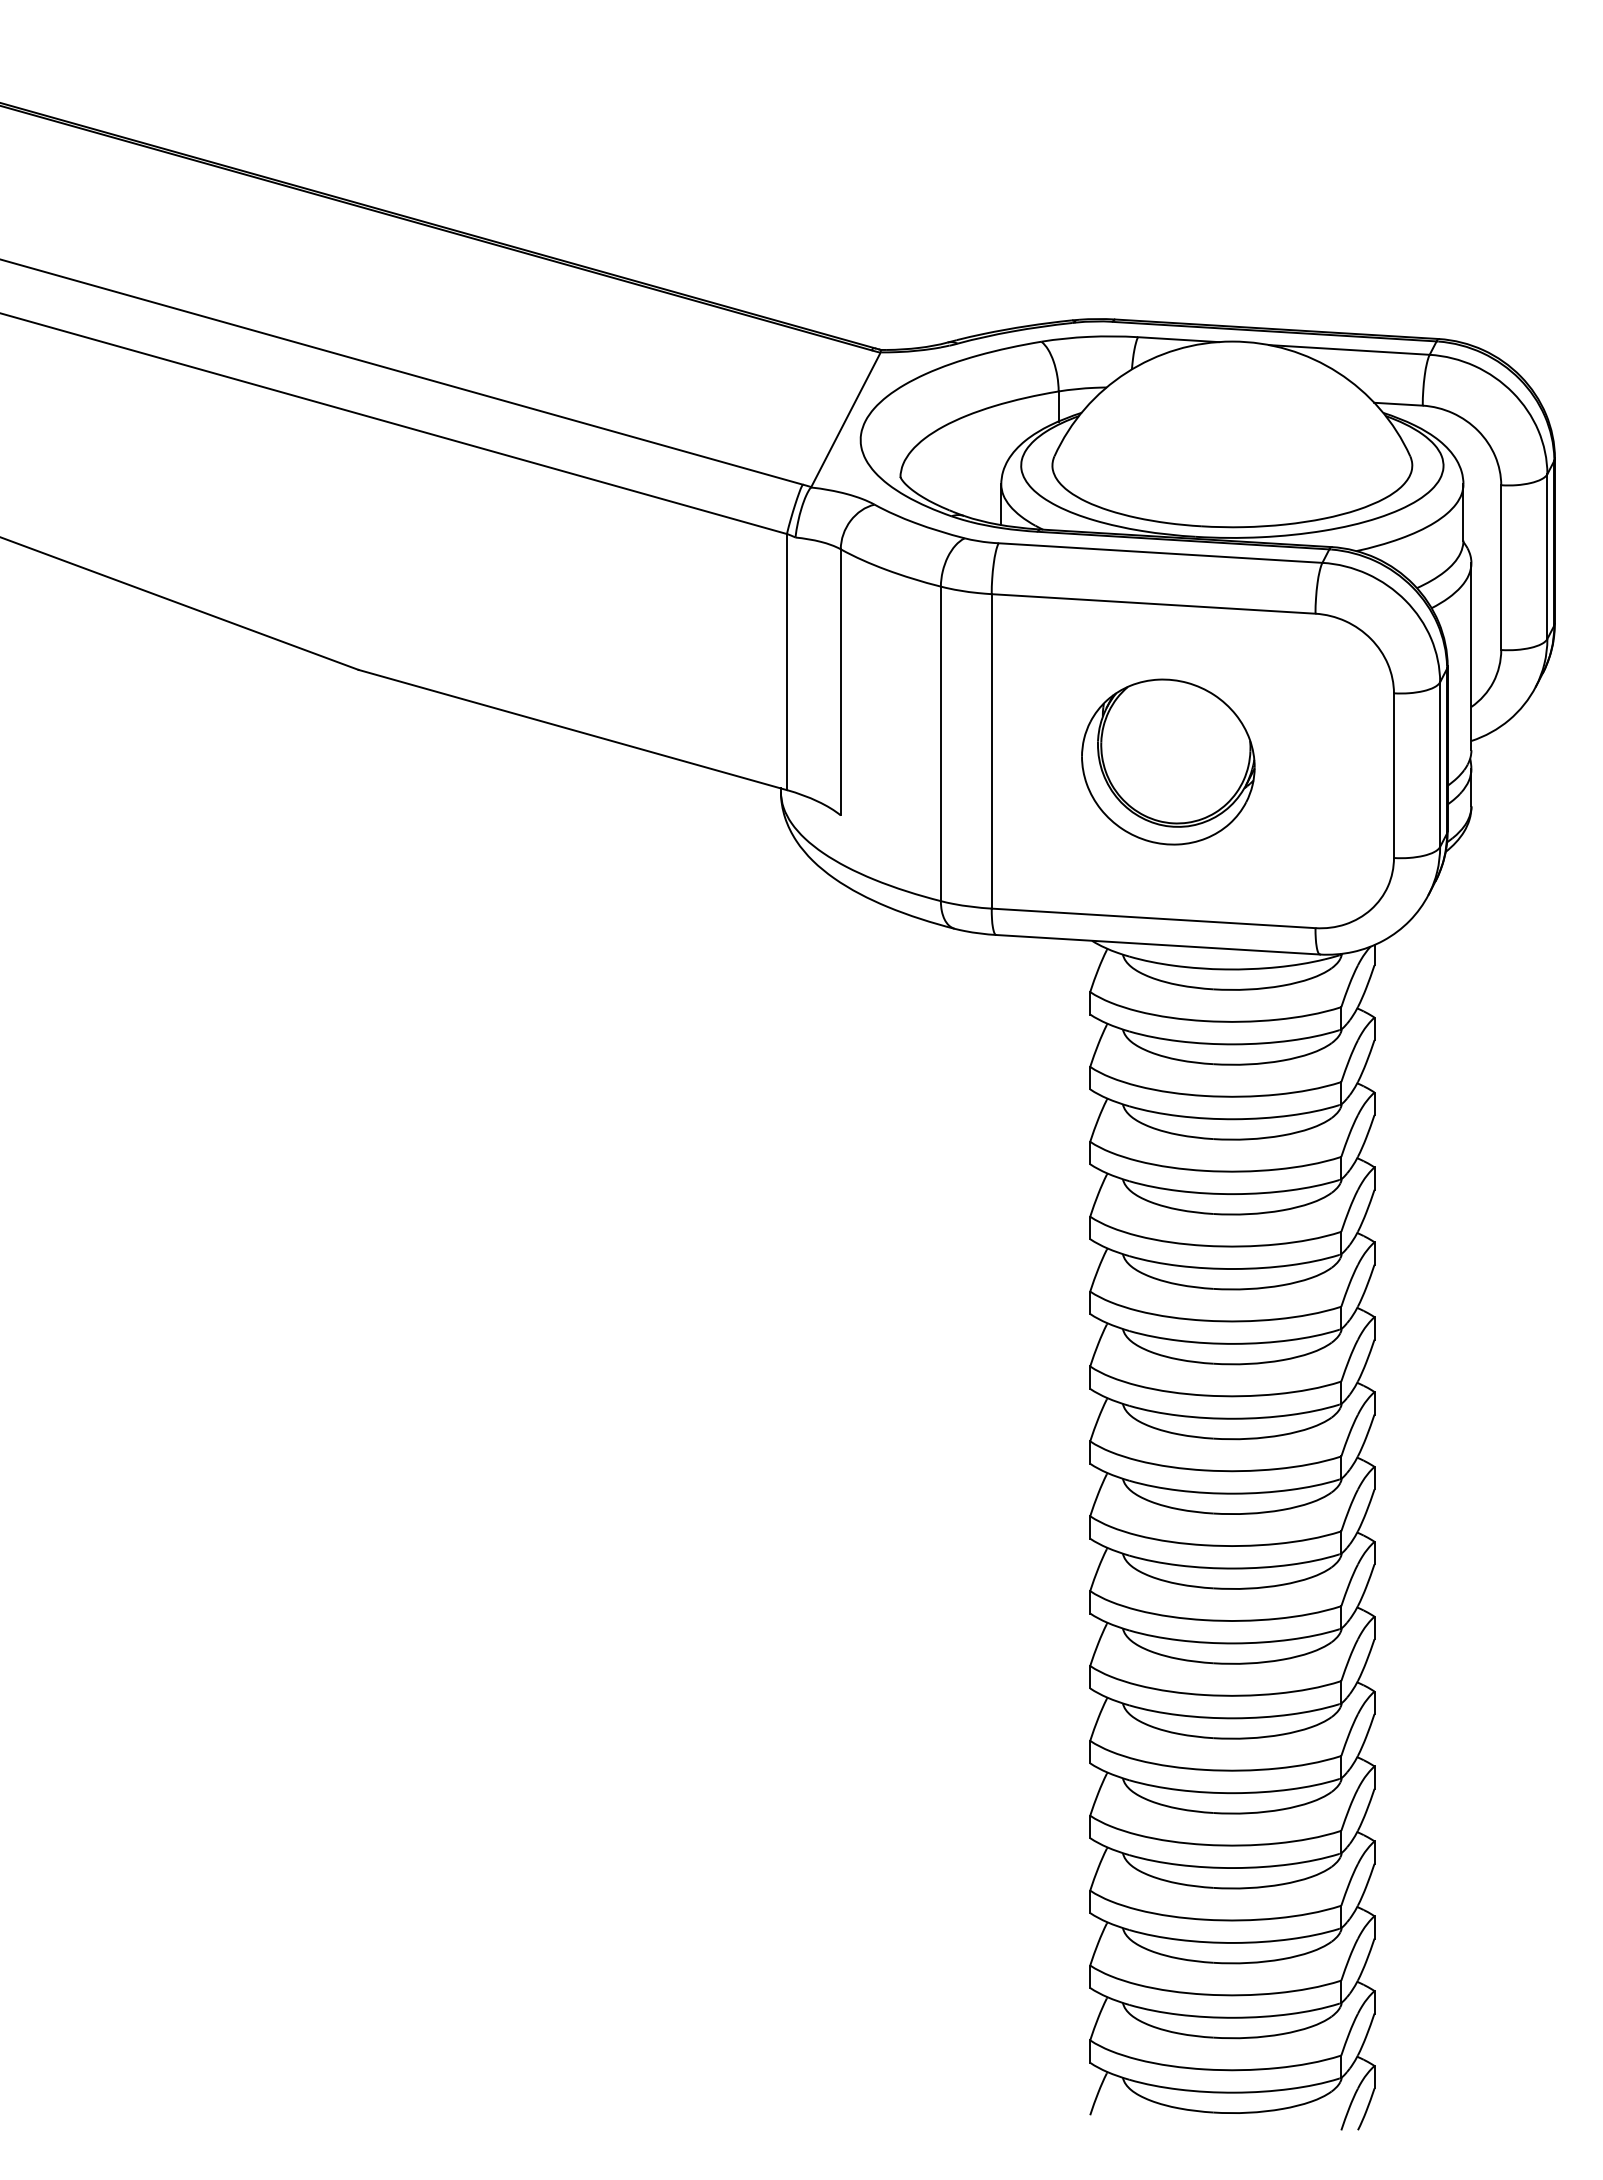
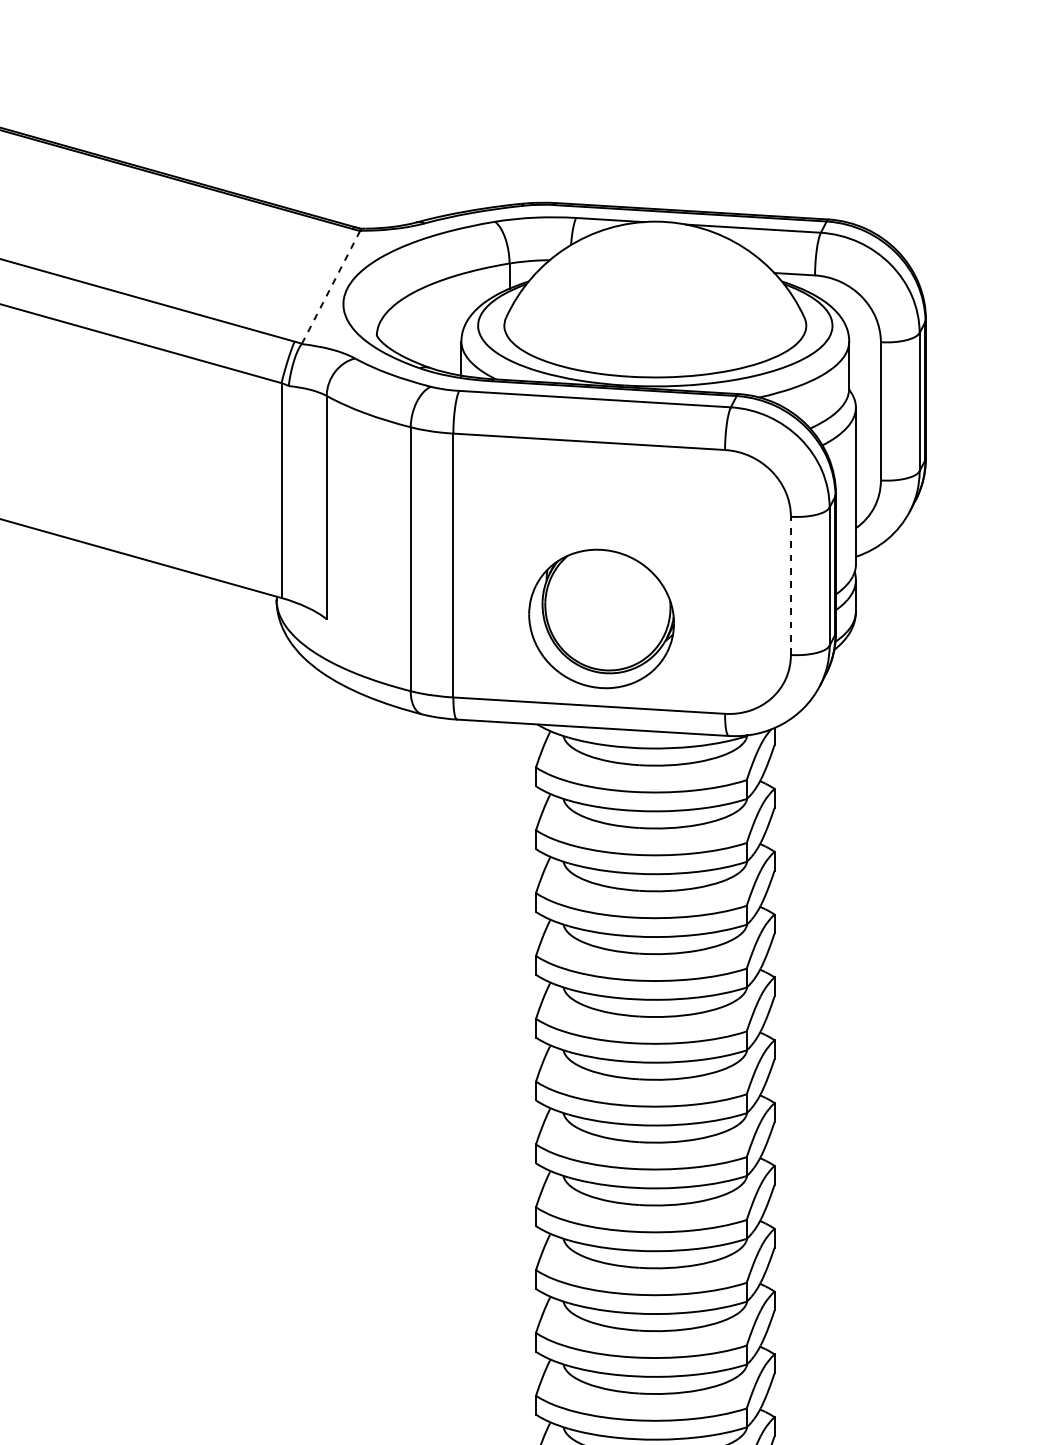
line: (845, 419) -> (330, 287), solid -> dashed
part: (1168, 761) -> (601, 618), moved
line: (1393, 775) -> (790, 585), solid -> dashed

